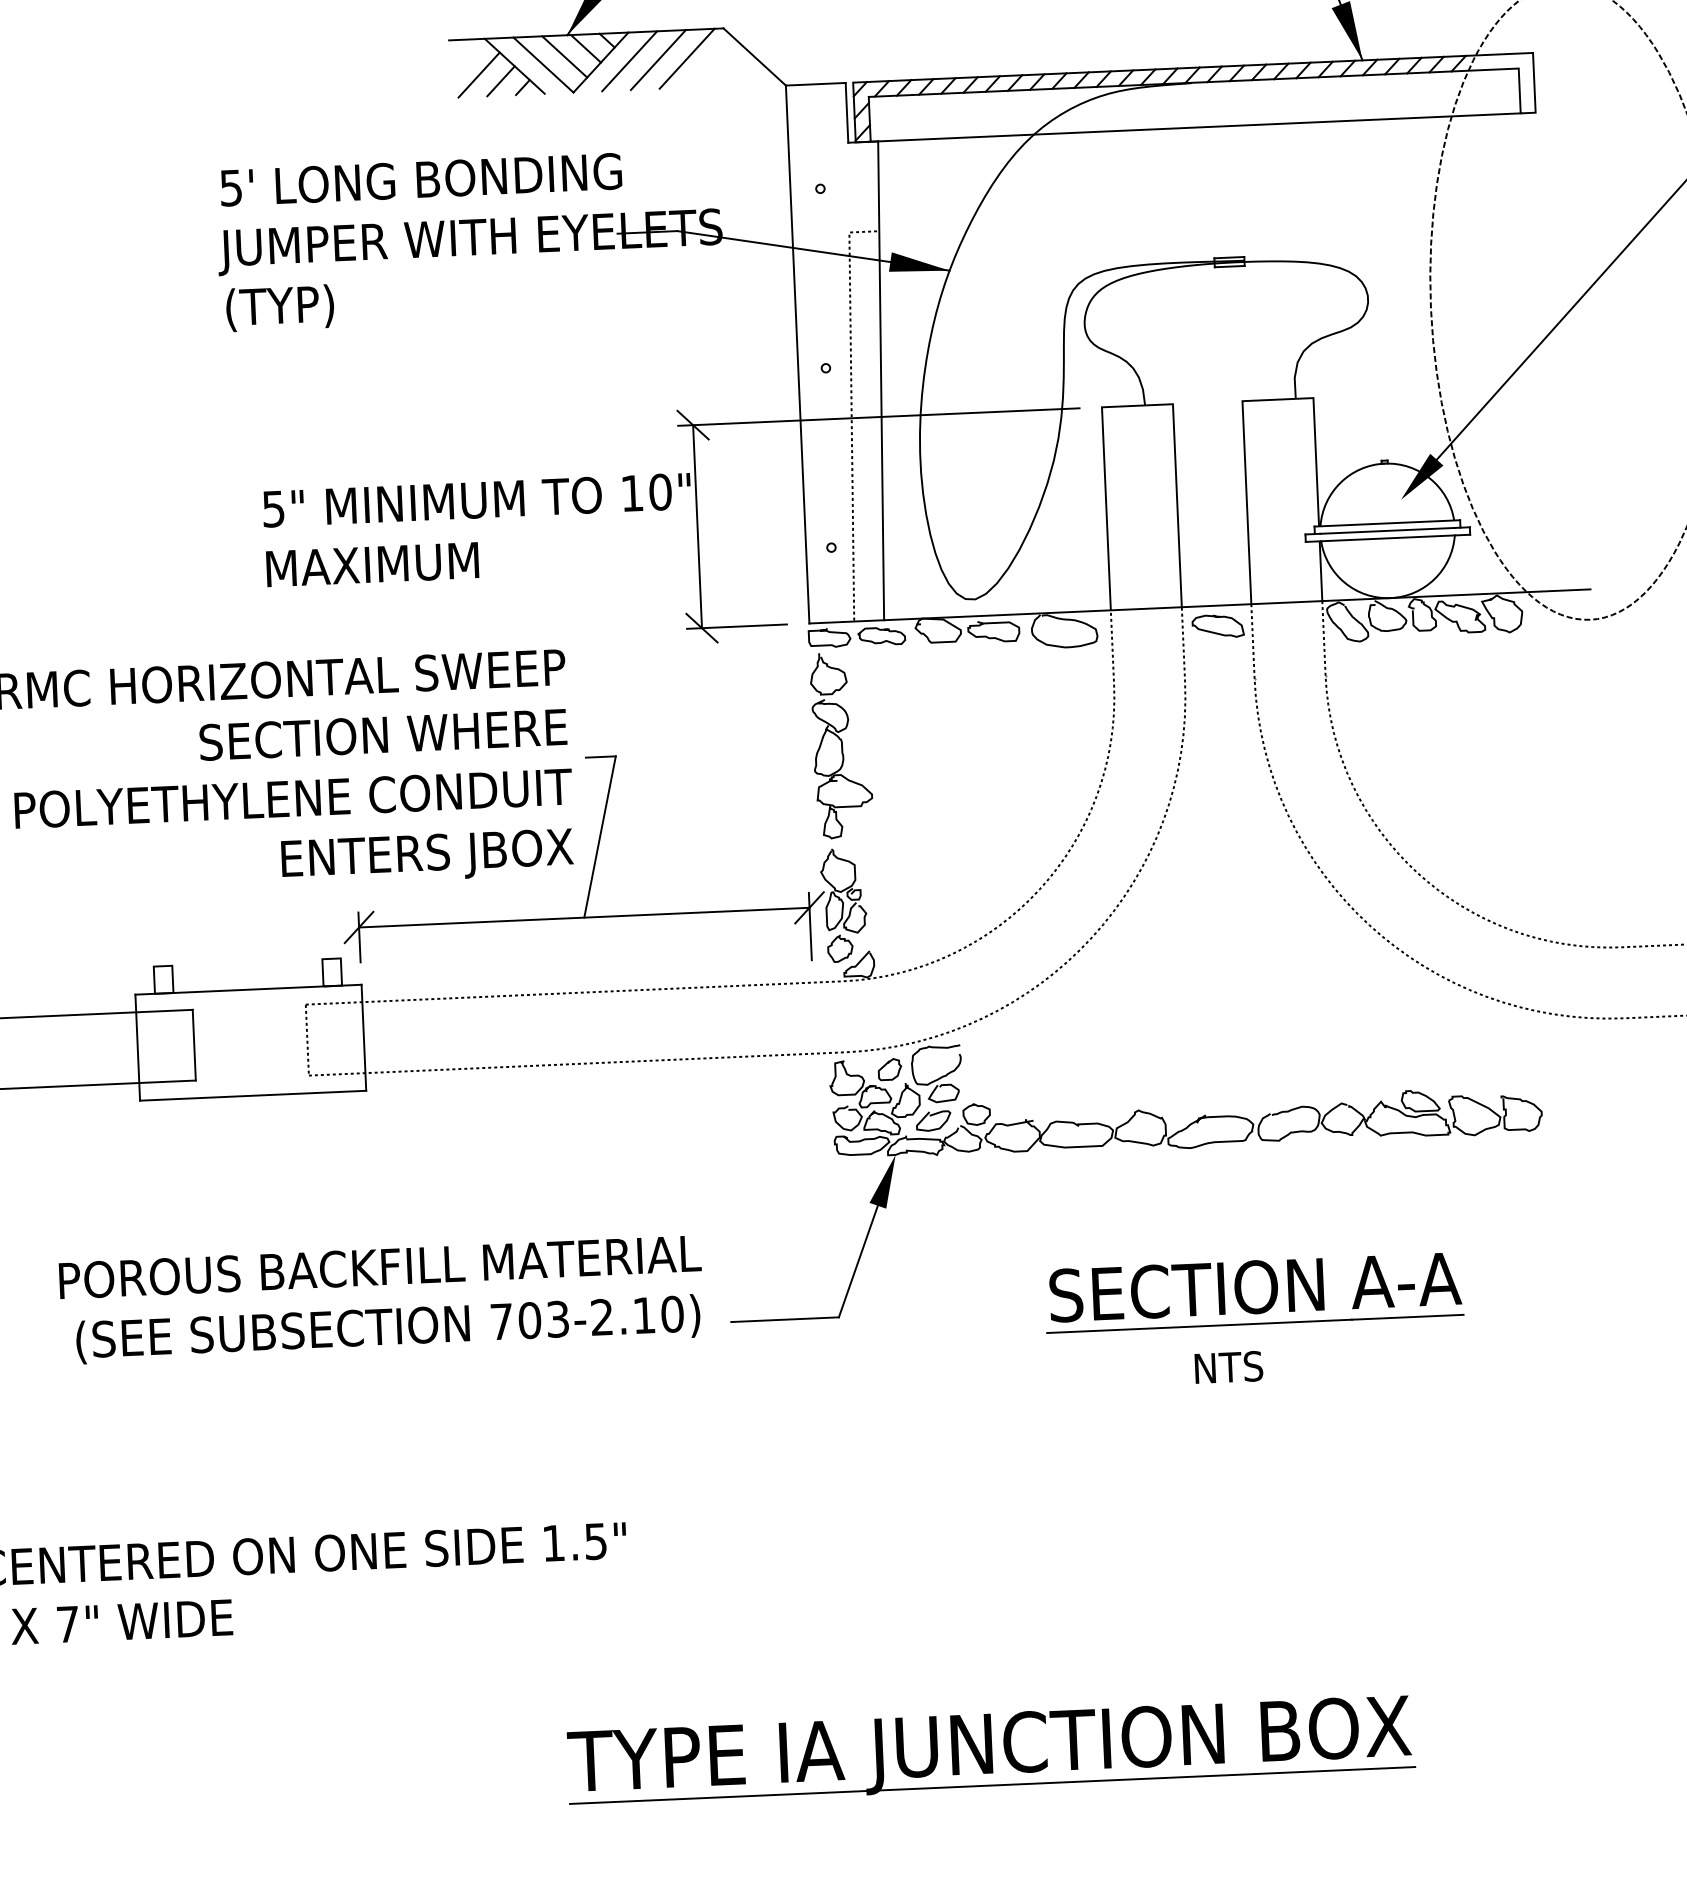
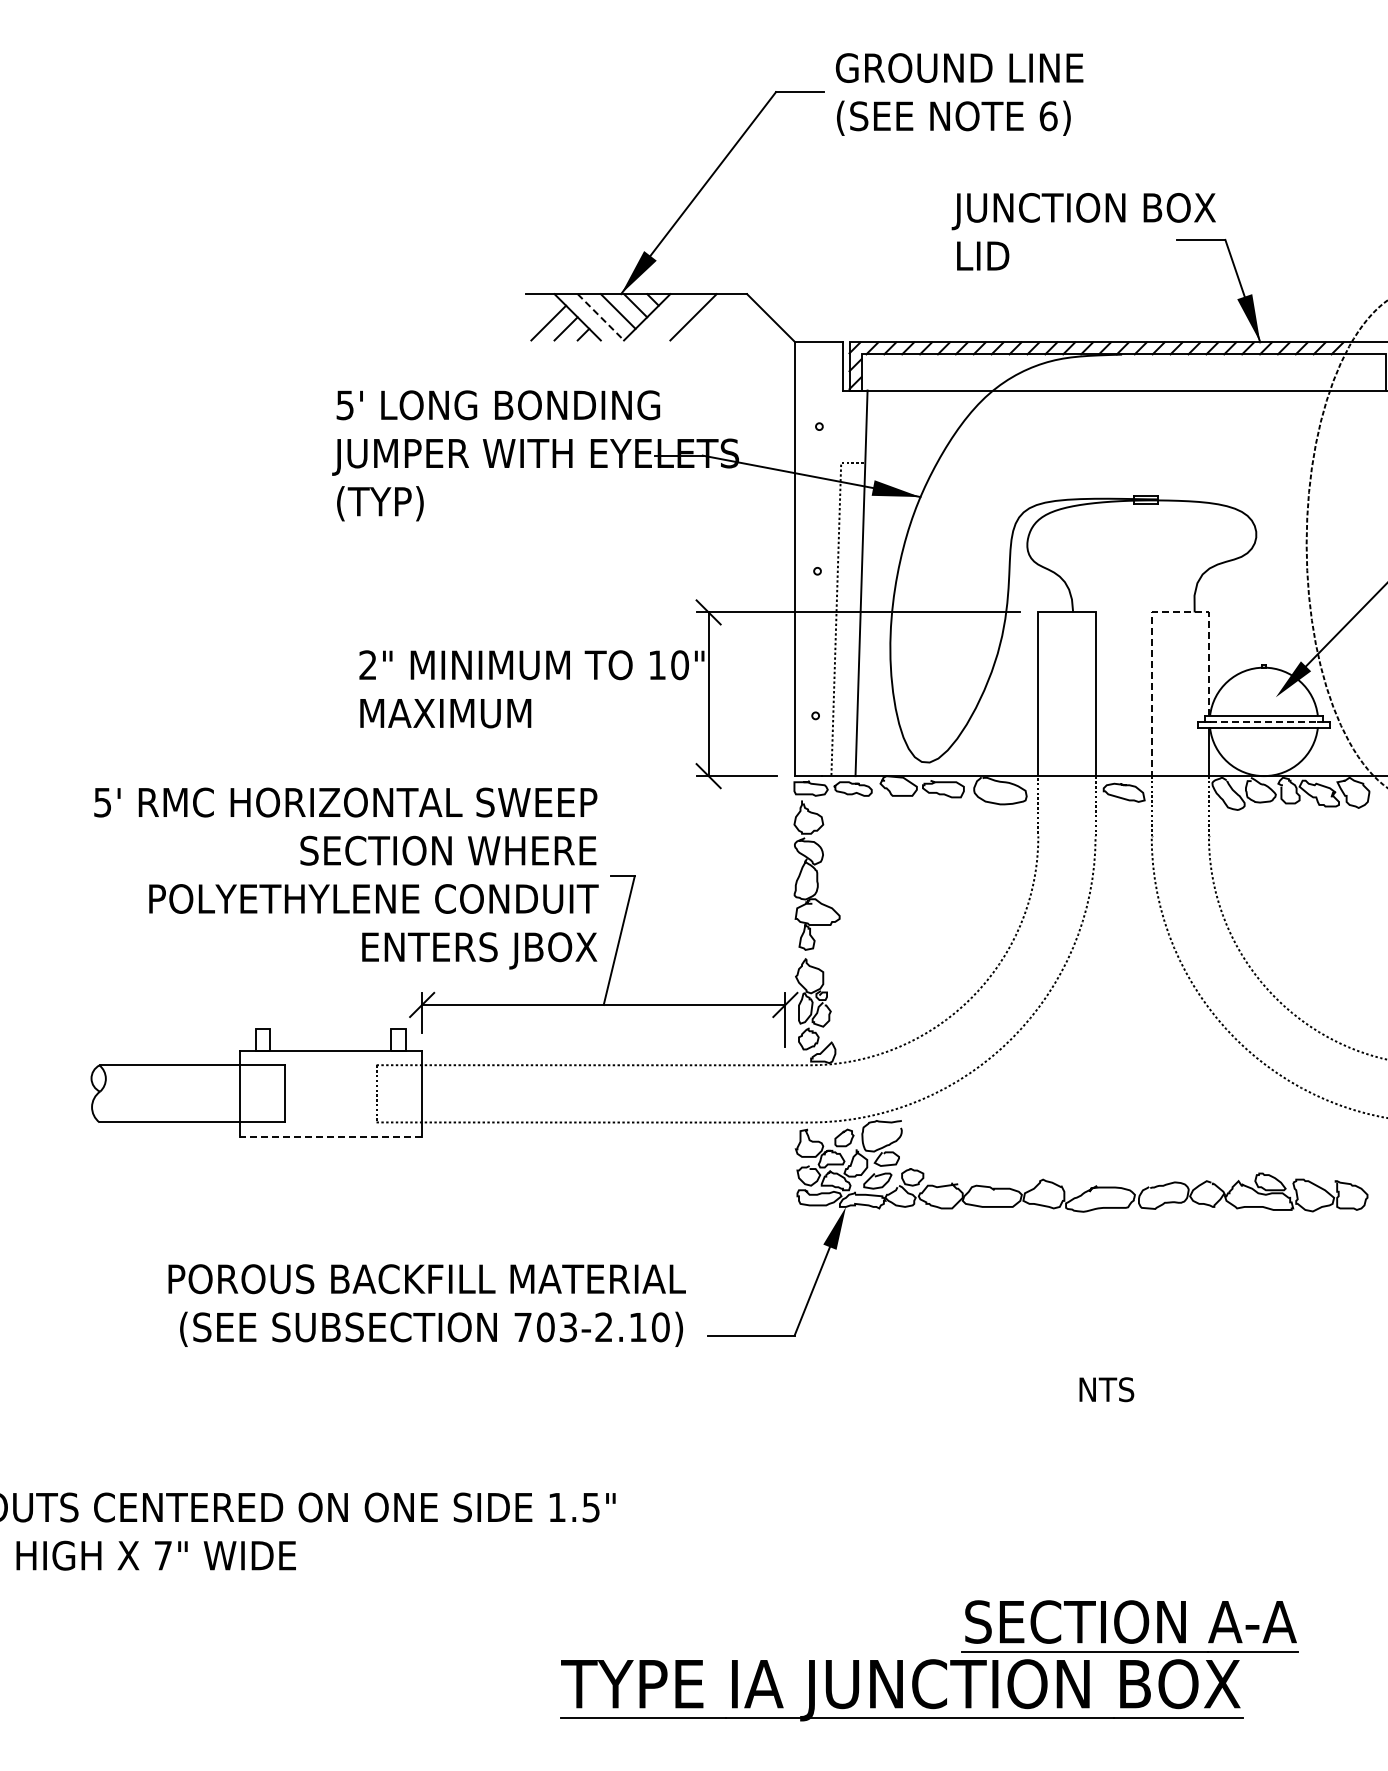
line: (686, 59) -> (716, 317), removed
line: (629, 61) -> (670, 317), removed
line: (543, 65) -> (600, 317), solid -> dashed
line: (1242, 401) -> (1151, 612), solid -> dashed
text: (272, 509) -> (367, 665), 5" -> 2"
line: (1388, 530) -> (1264, 721), solid -> dashed
line: (252, 1095) -> (330, 1136), solid -> dashed
part: (1253, 1292) -> (1129, 1626), moved

